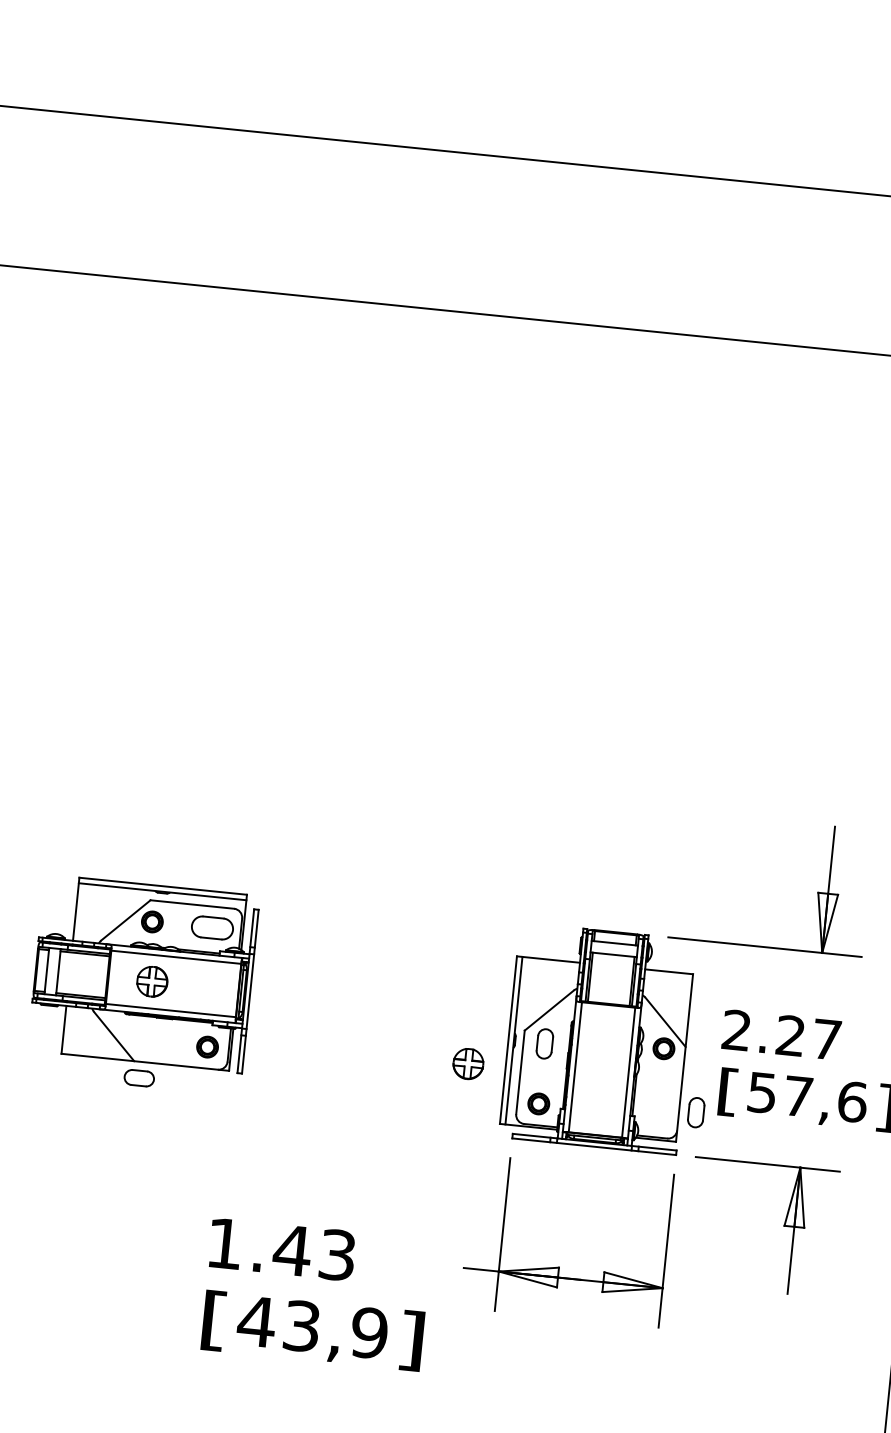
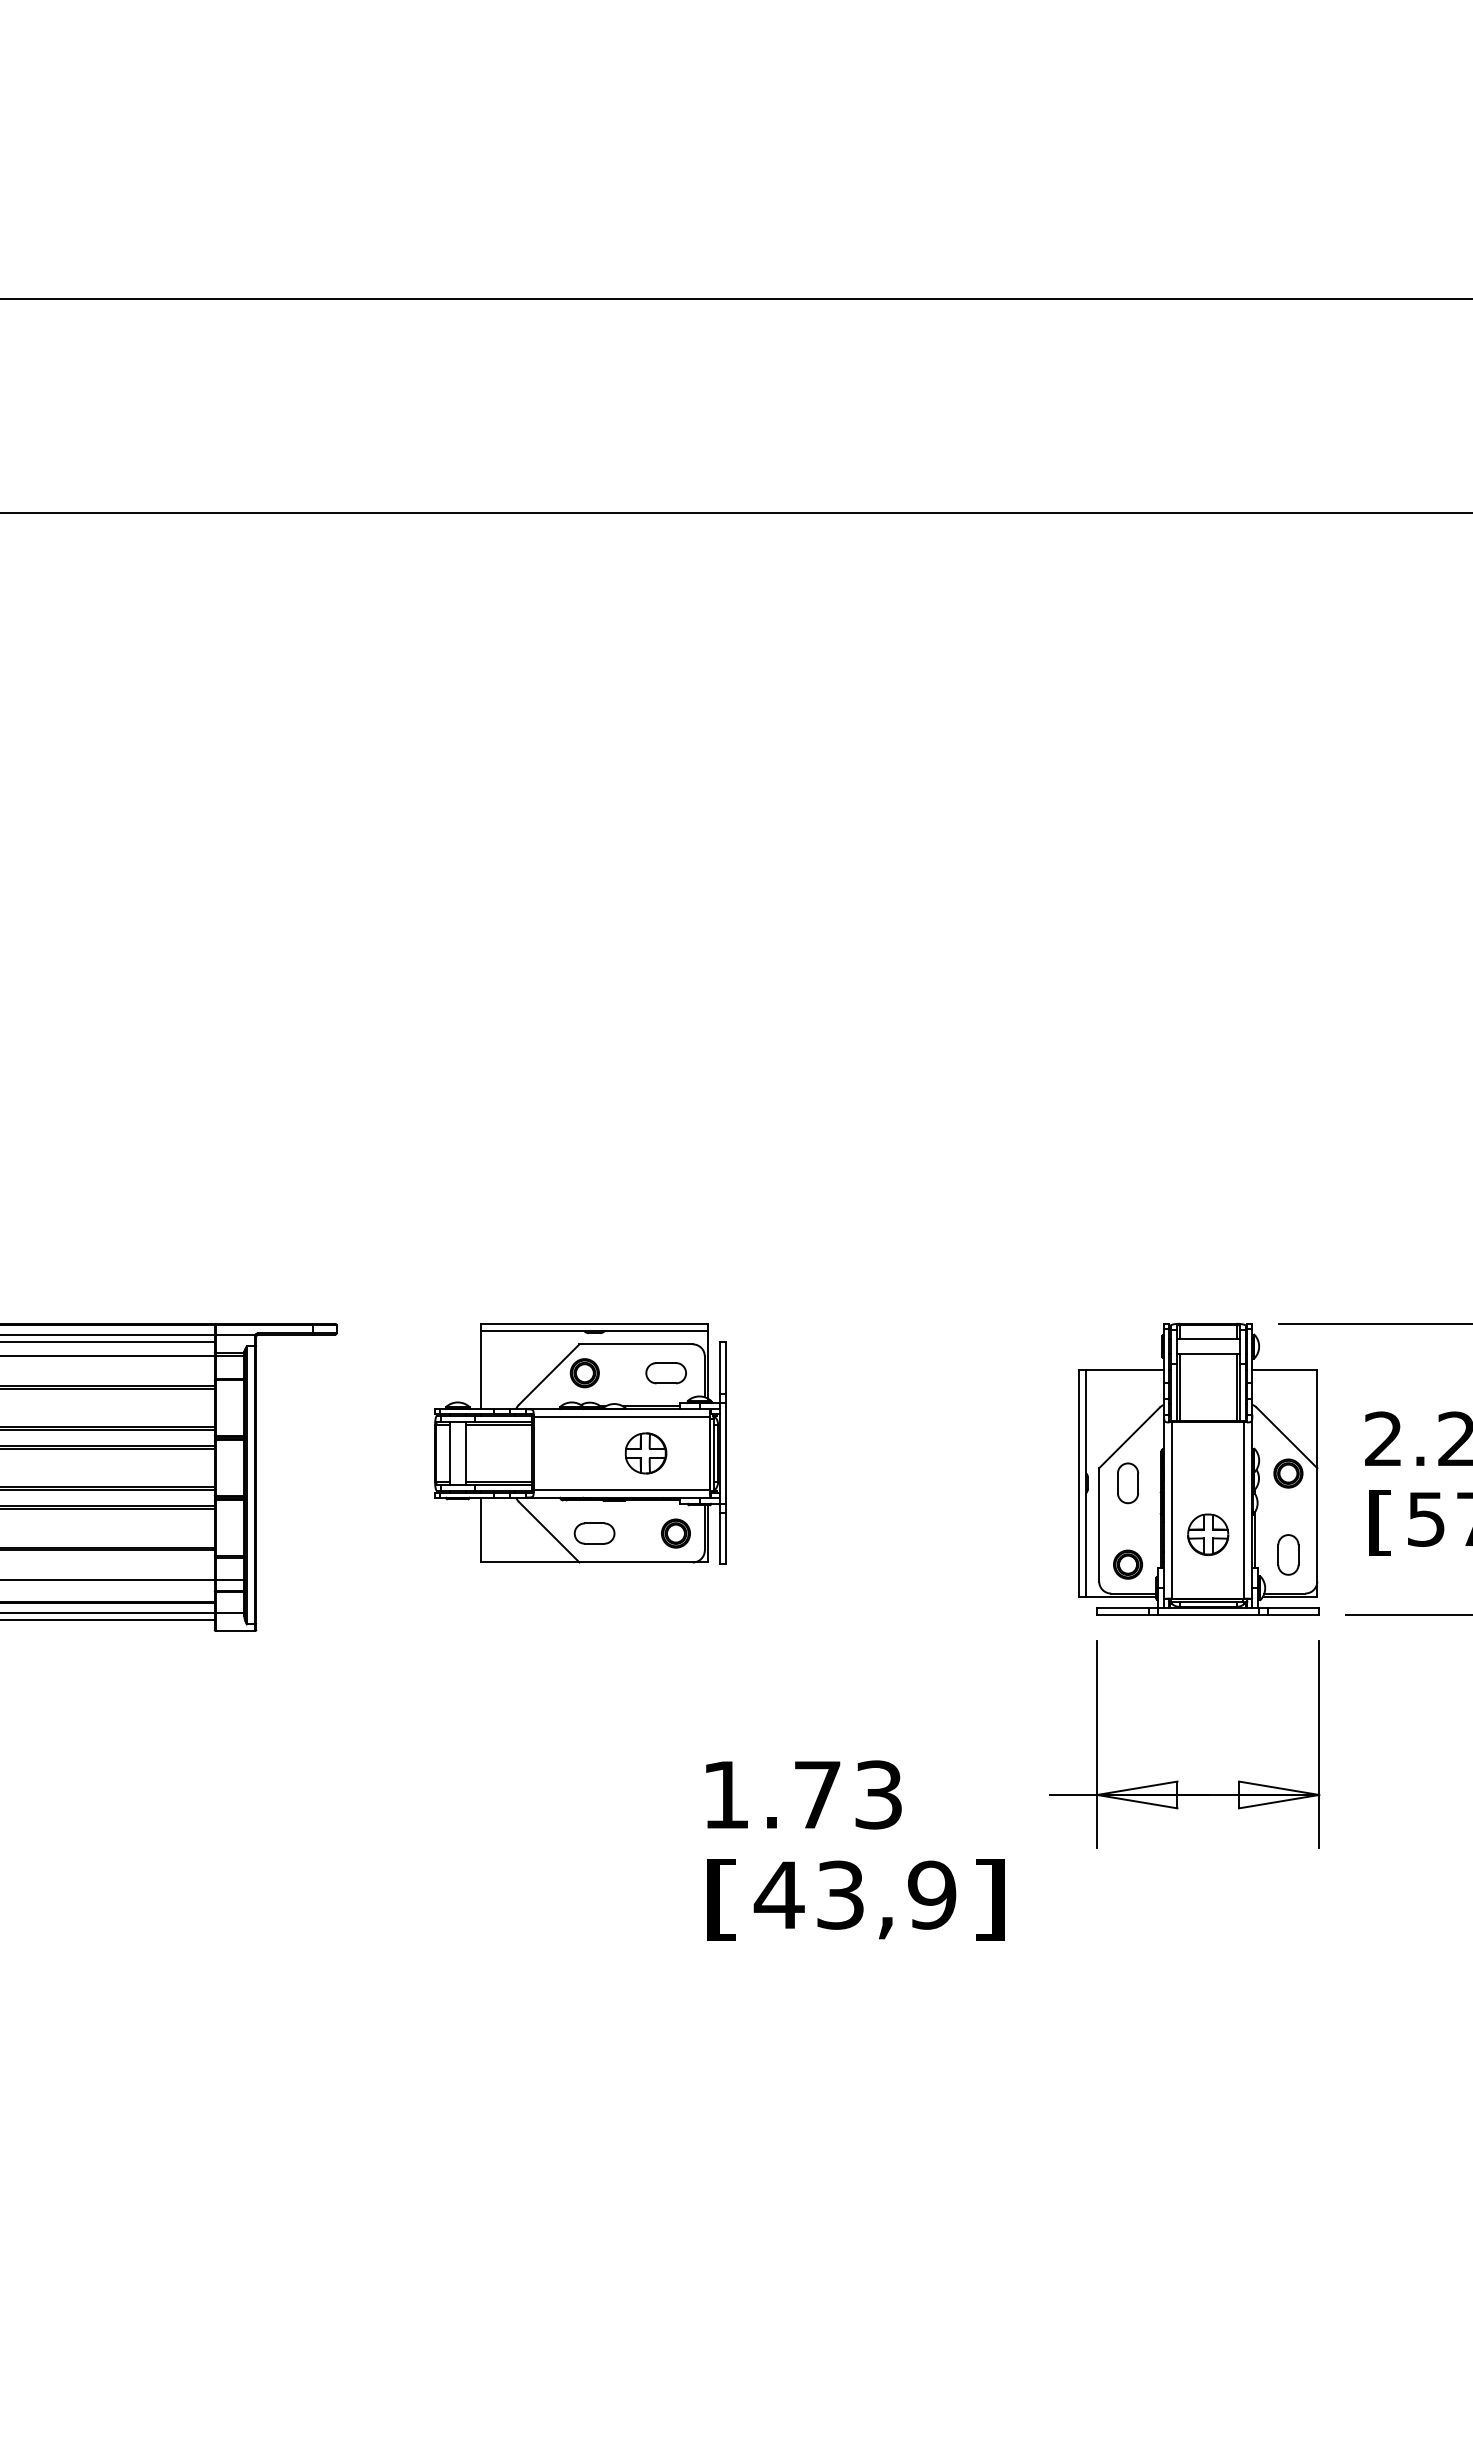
part: (211, 928) -> (665, 1373), size x0.71
part: (152, 981) -> (645, 1453), moved
part: (468, 1063) -> (1208, 1534), moved
part: (139, 1078) -> (594, 1533), moved
part: (696, 1112) -> (1288, 1554), moved
text: (292, 1250) -> (817, 1794), 1.43 -> 1.73

